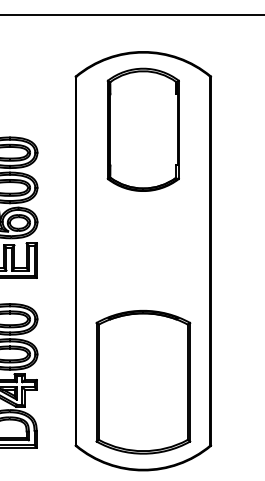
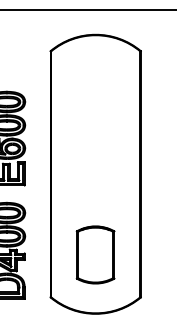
part: (142, 129) -> (95, 86), removed
part: (142, 381) -> (95, 254), size x0.6

